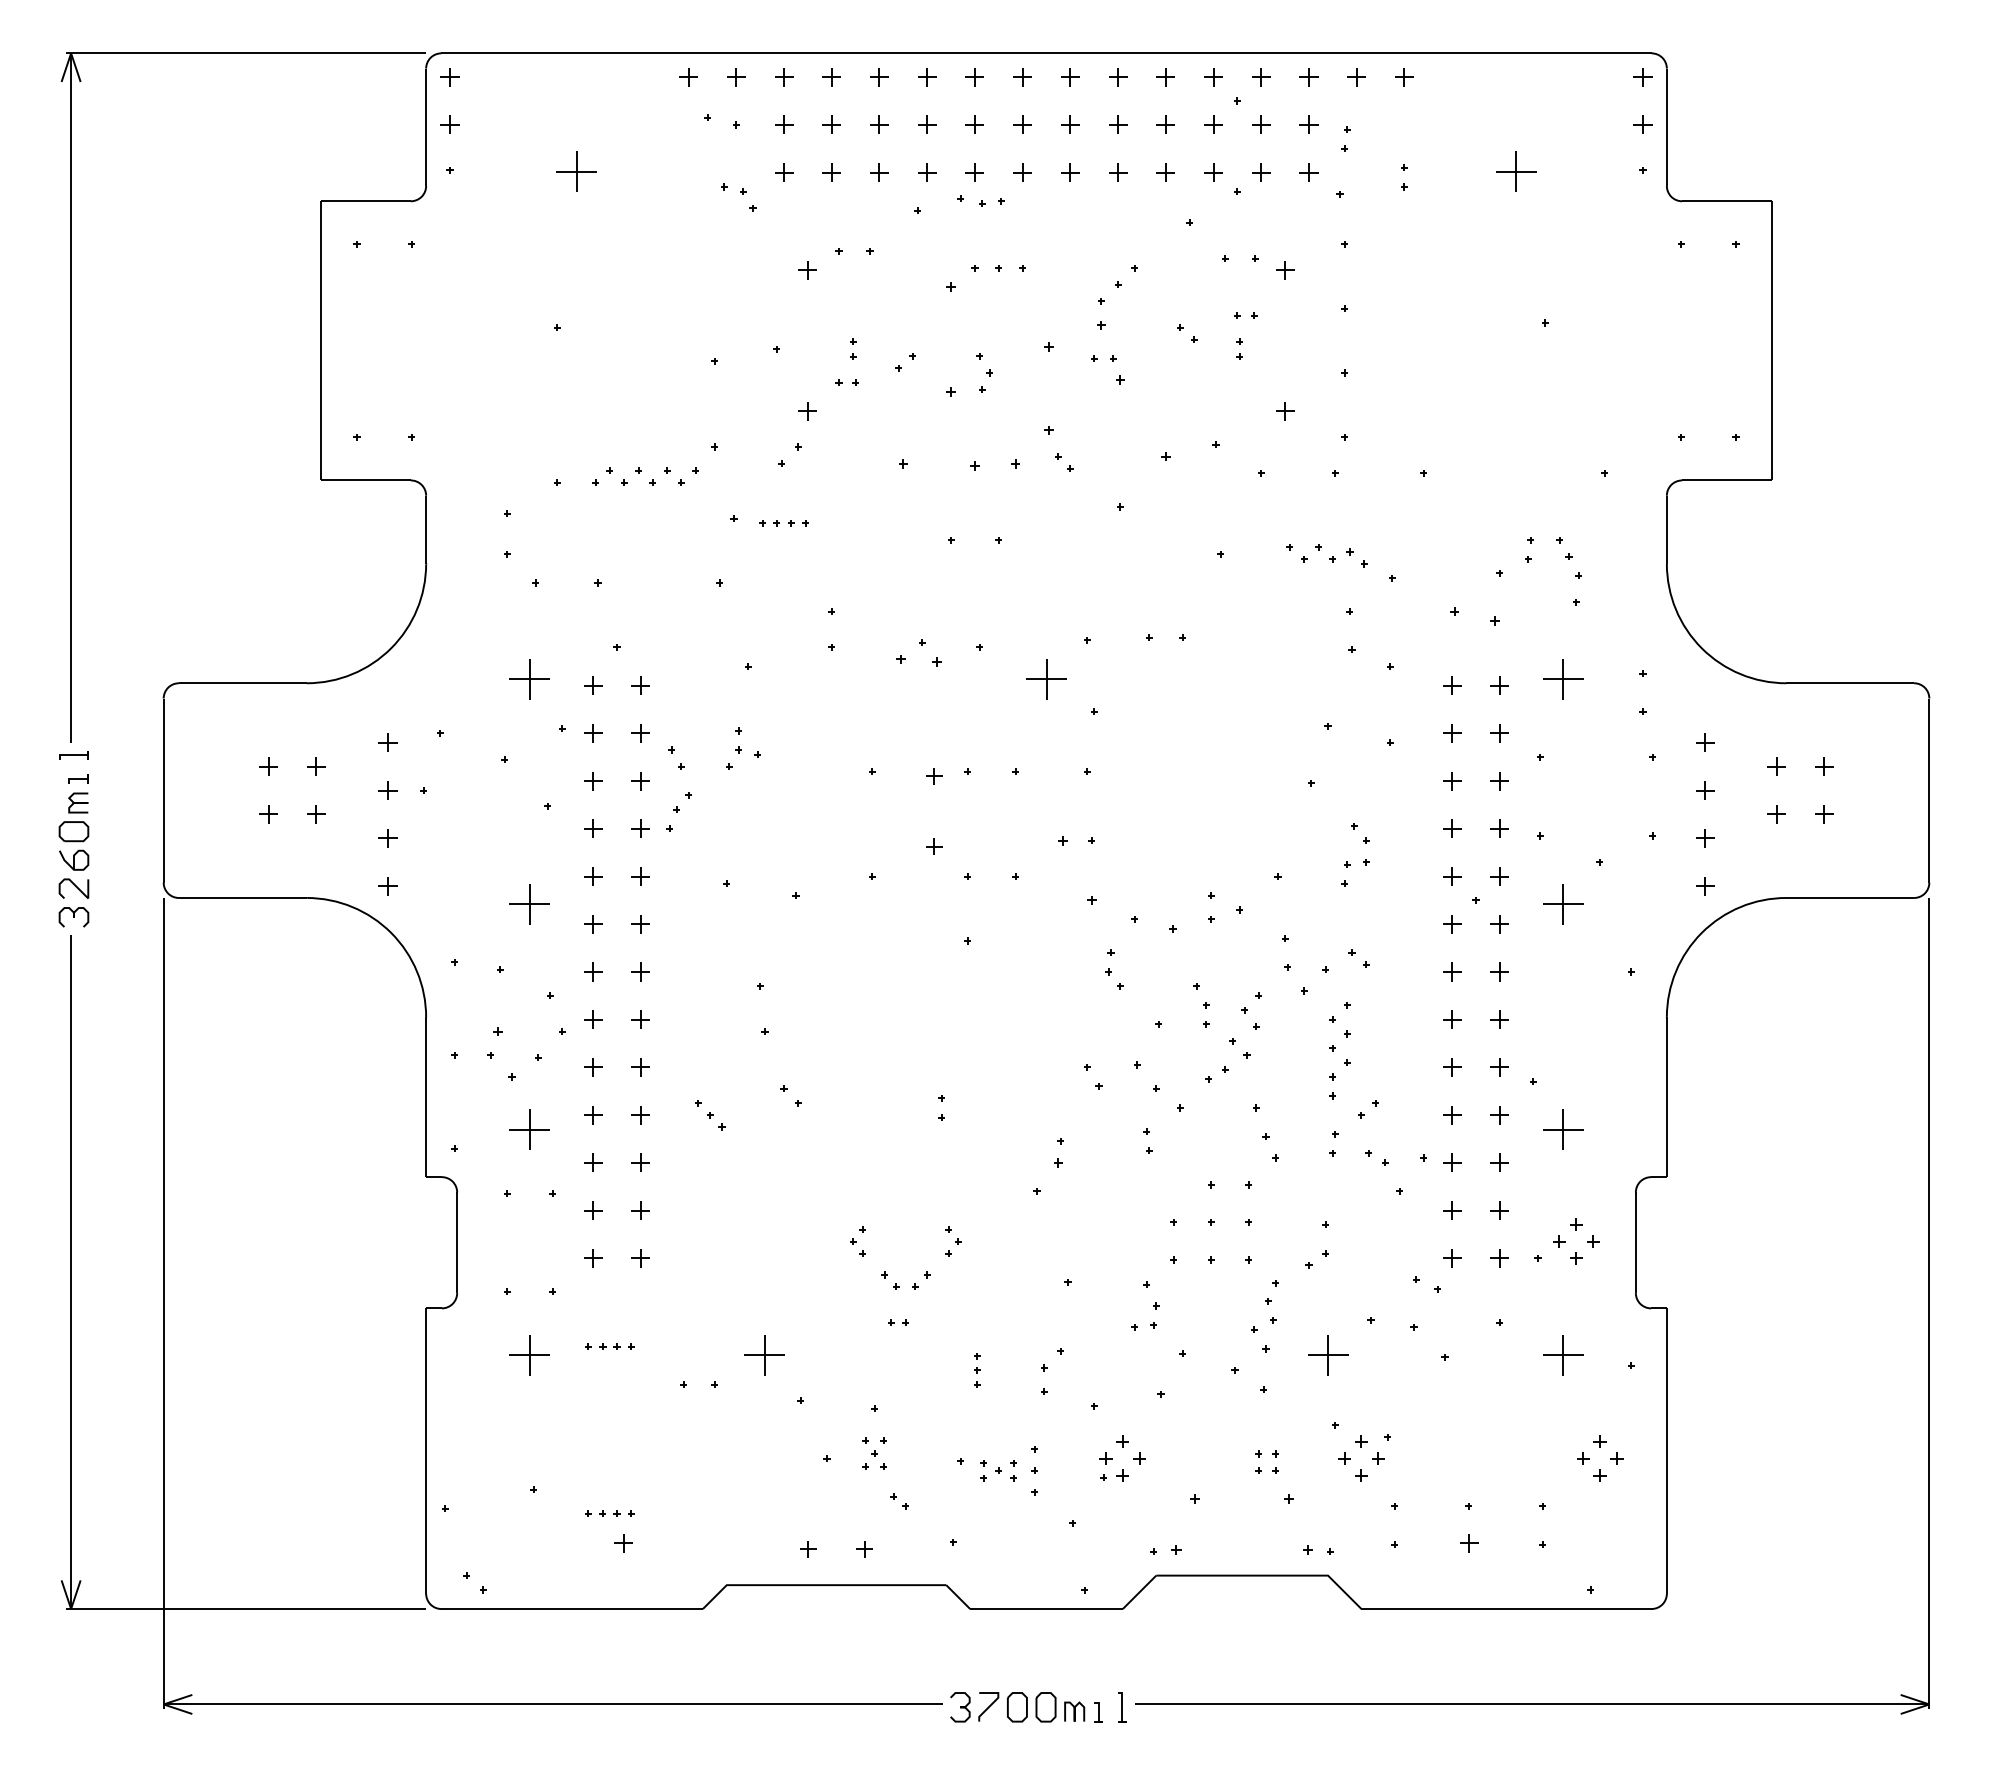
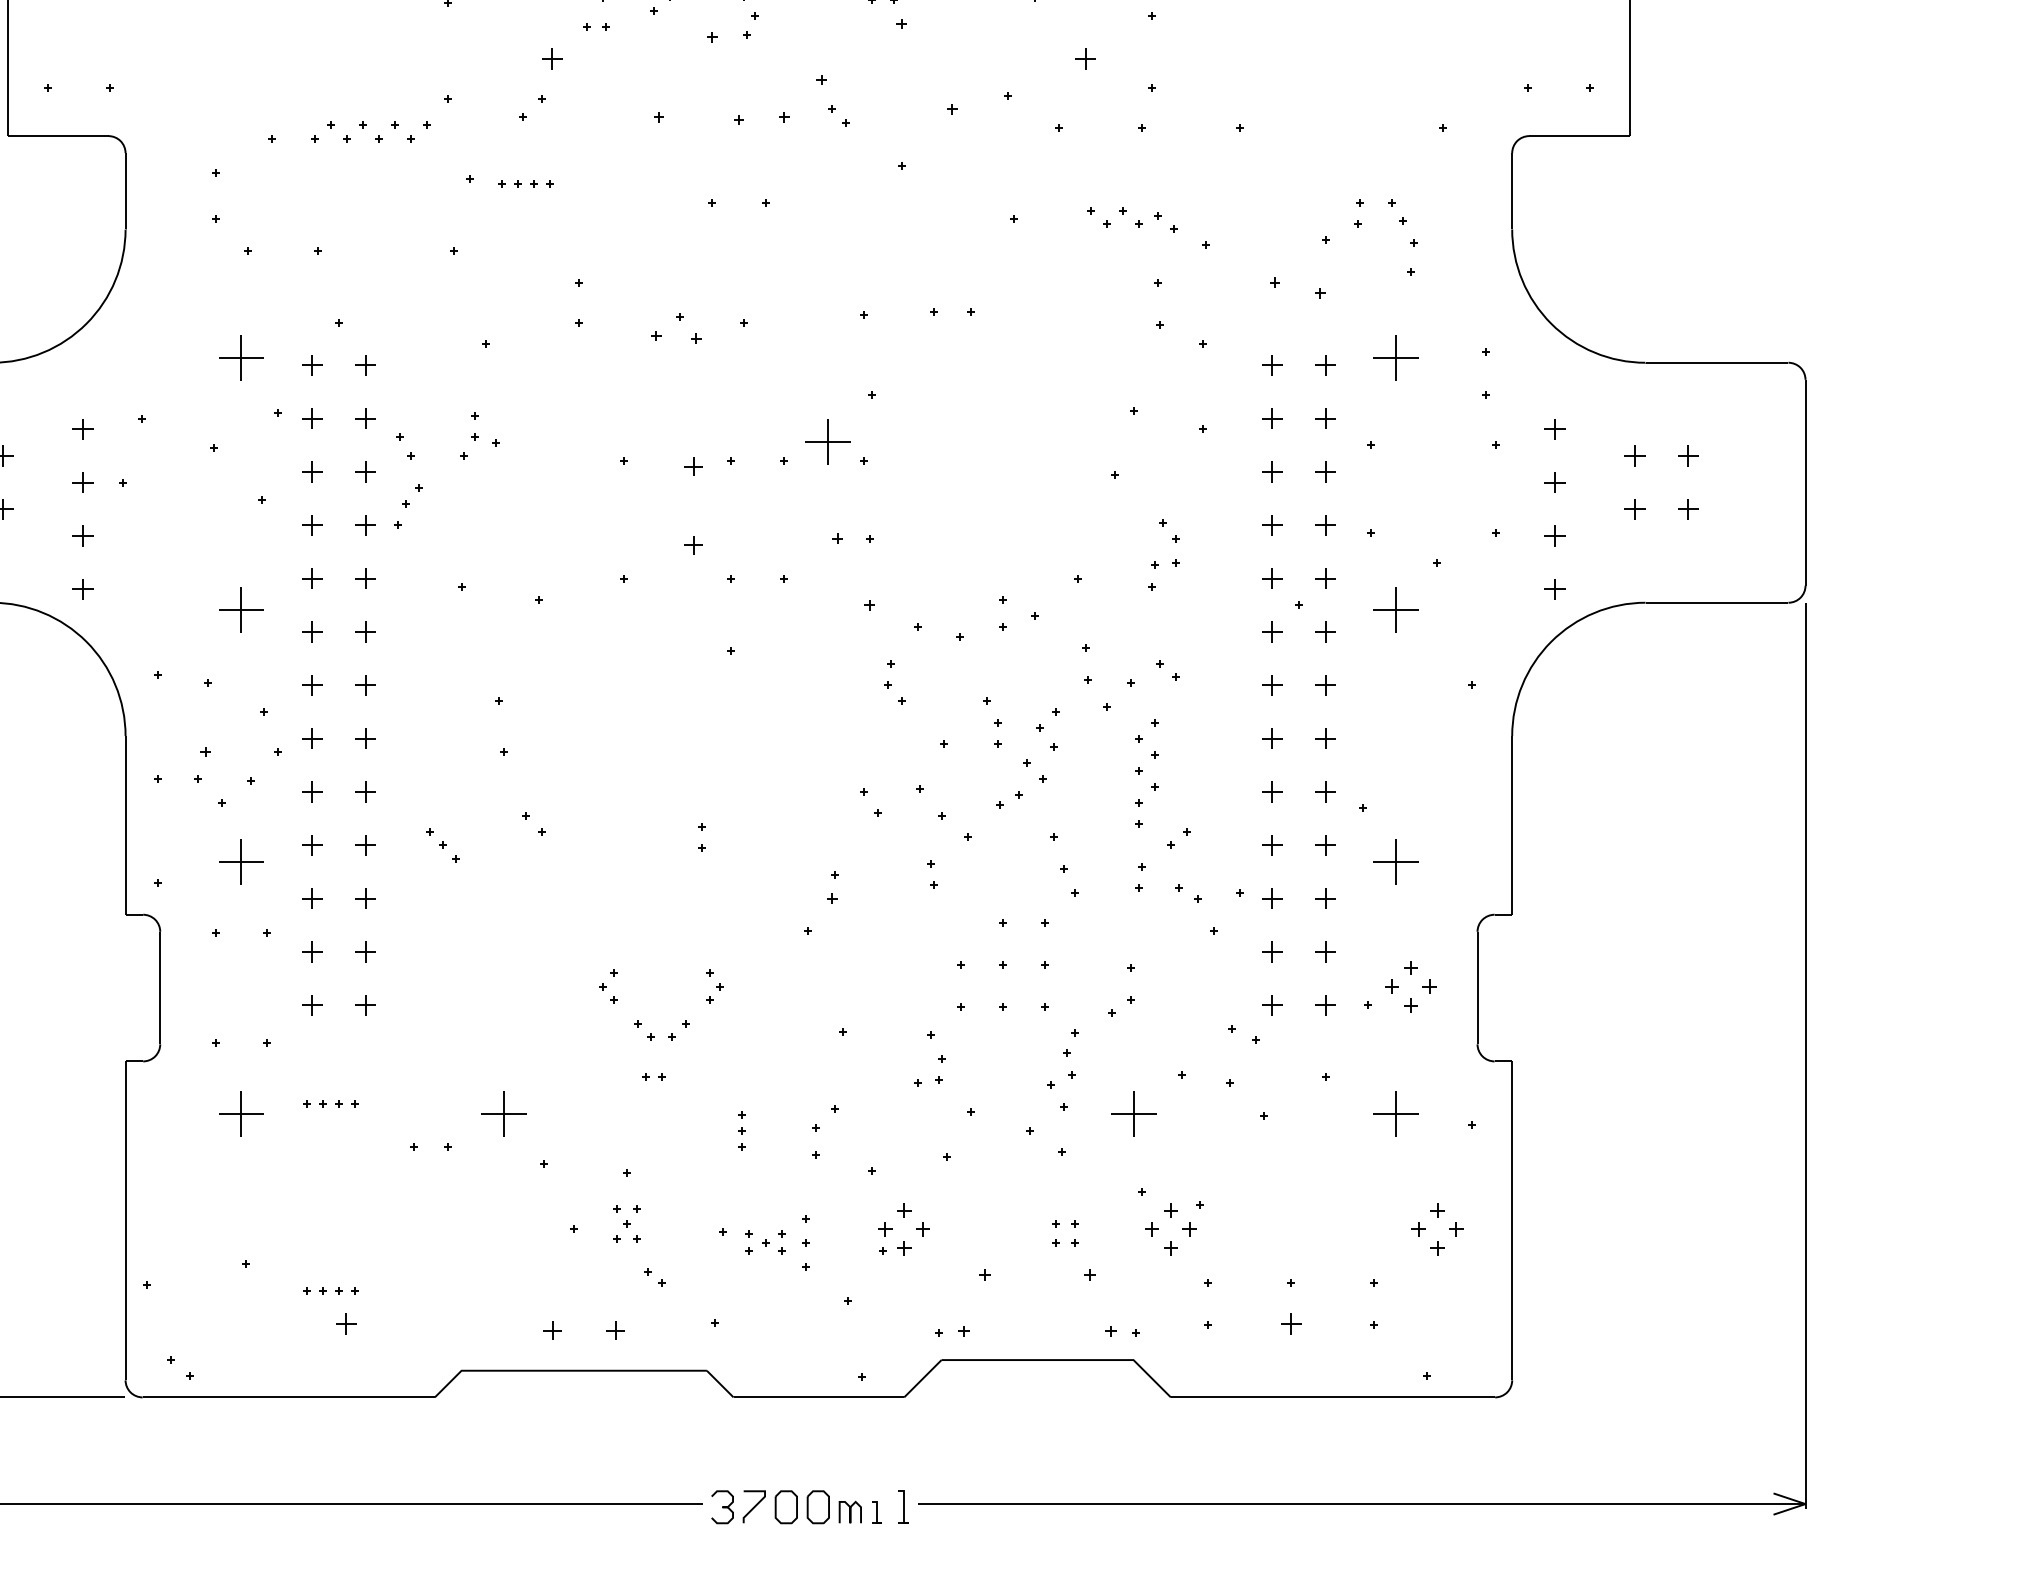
part: (1046, 679) -> (827, 442), moved

